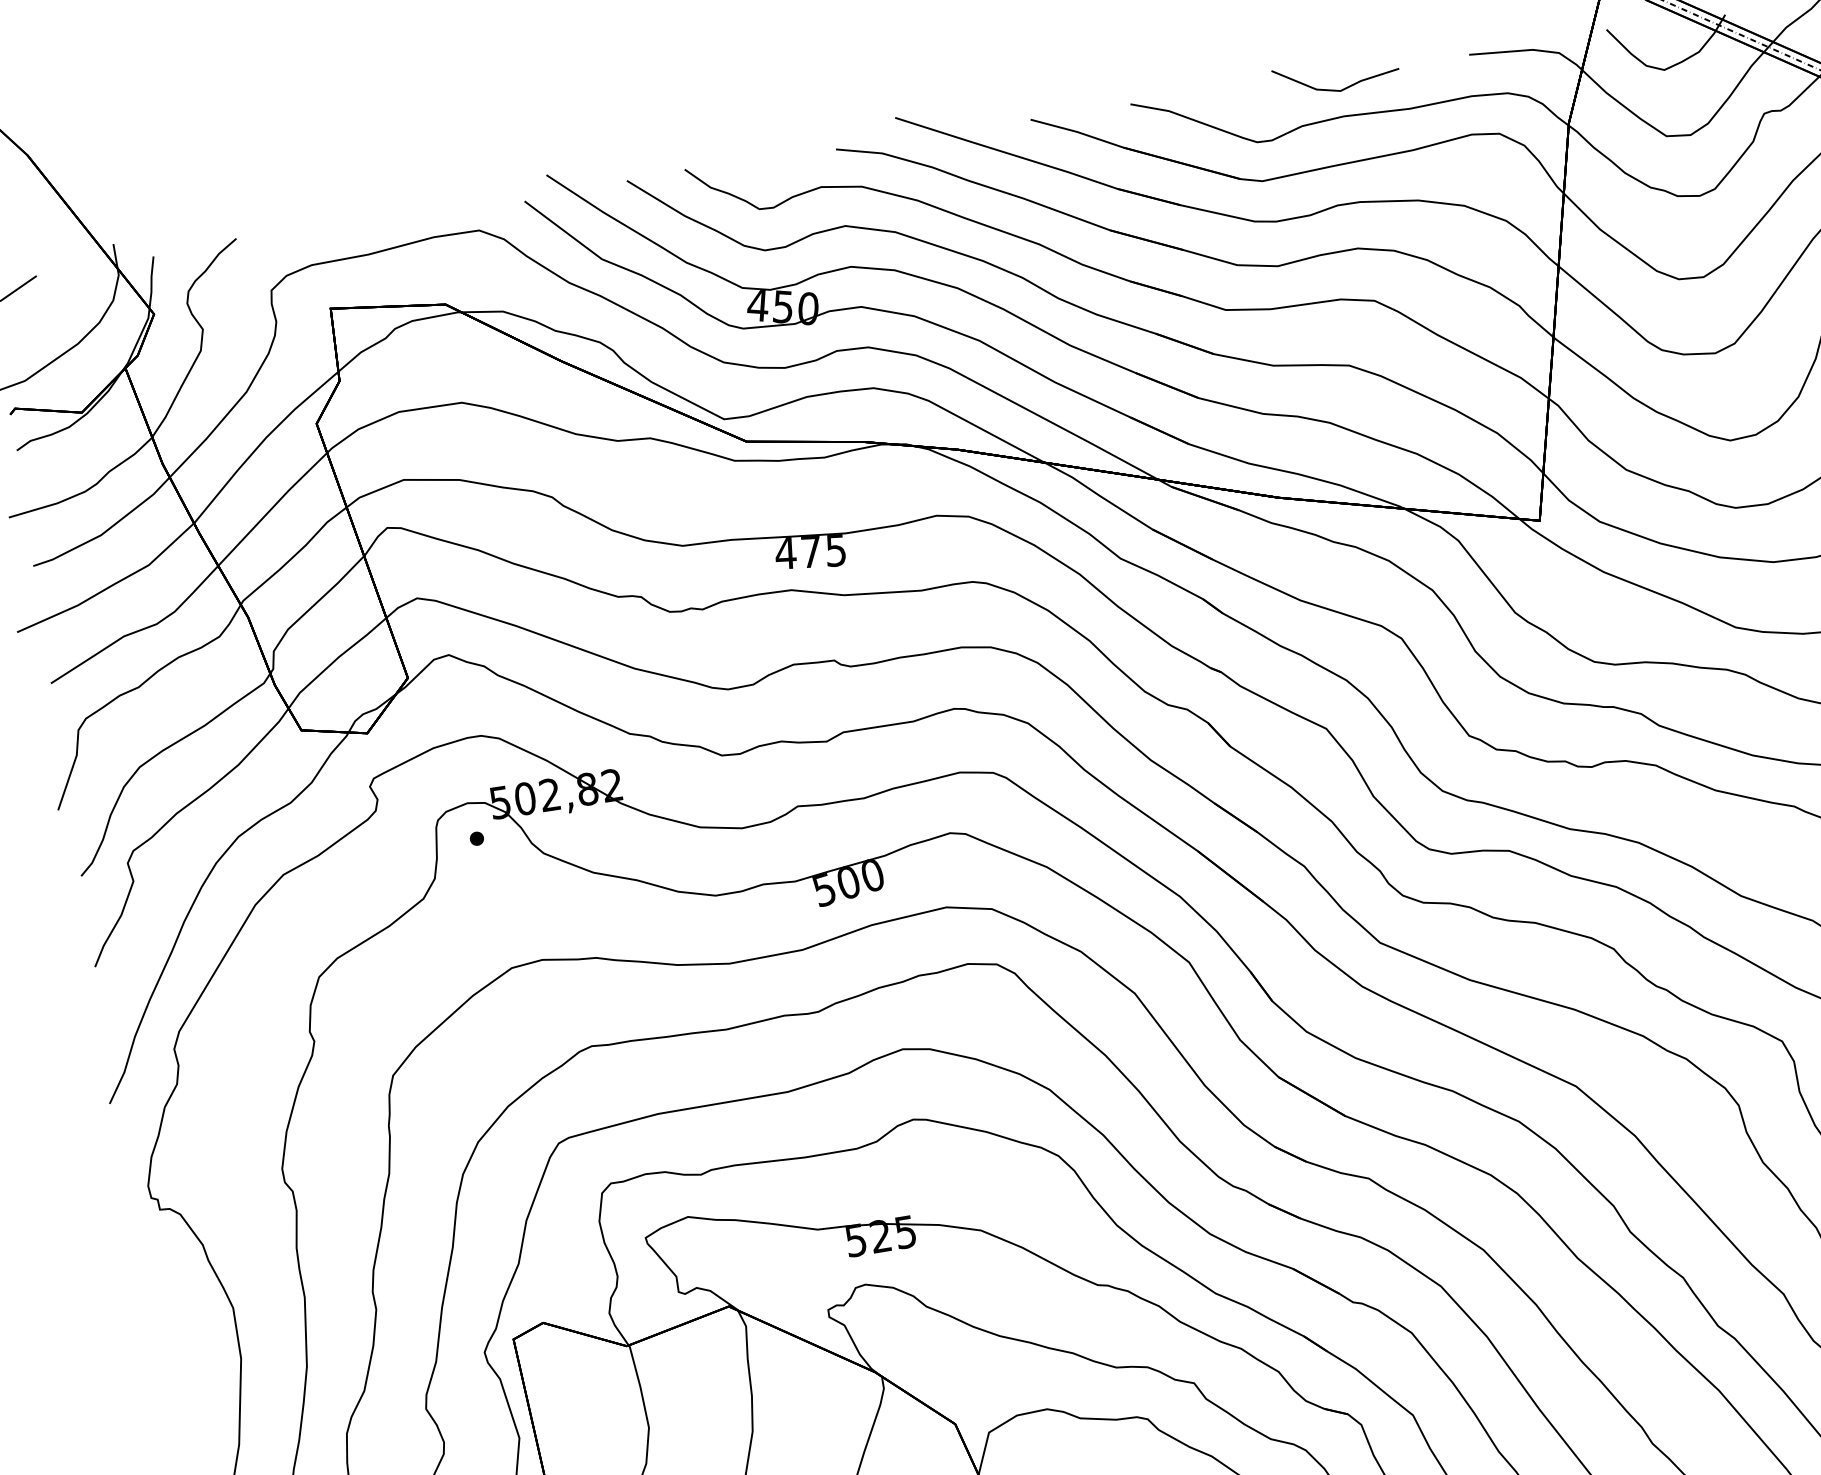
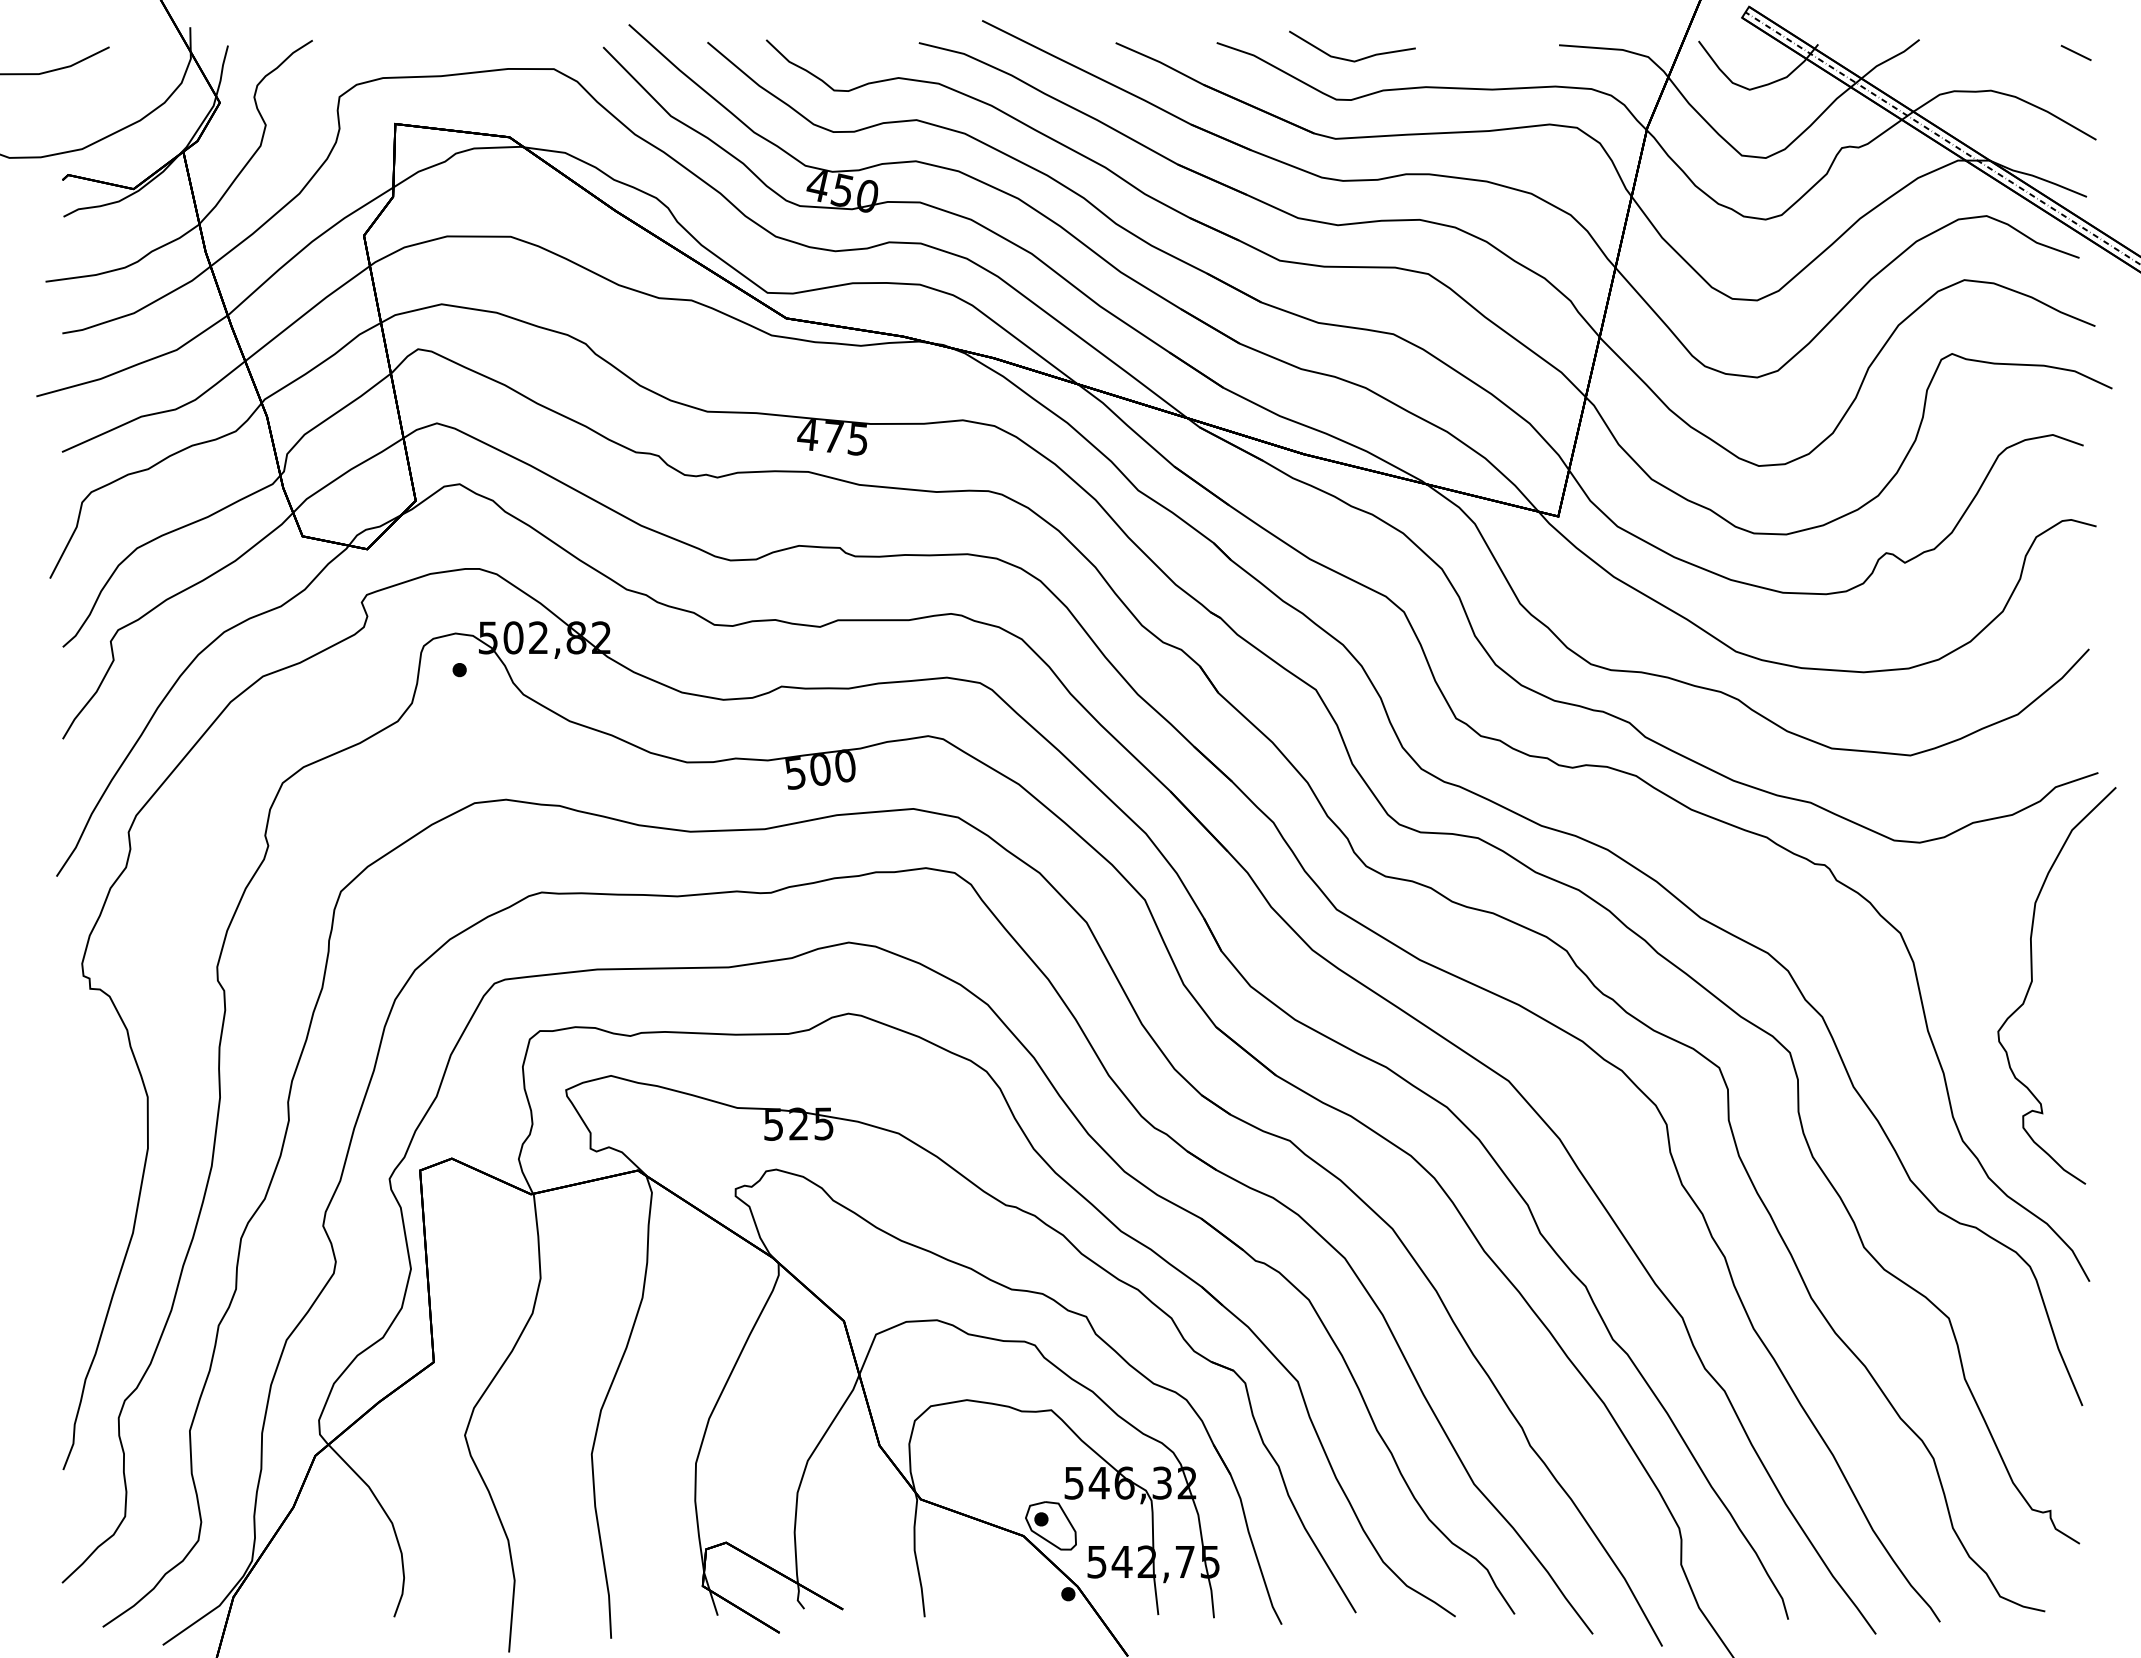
line: (1336, 89) -> (1350, 59), moved

